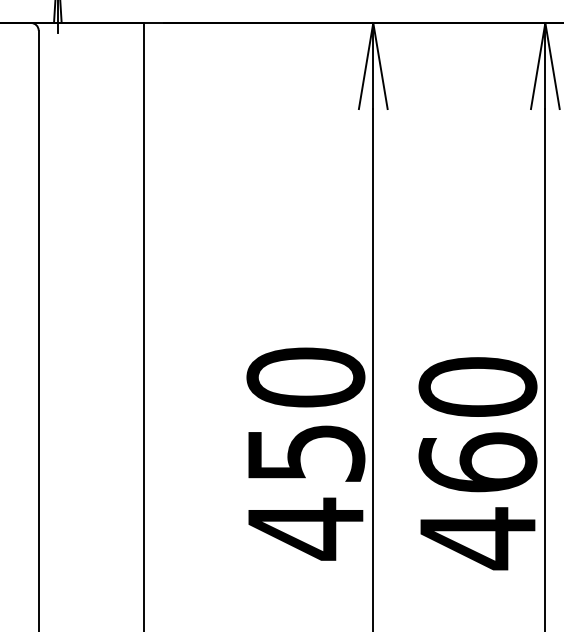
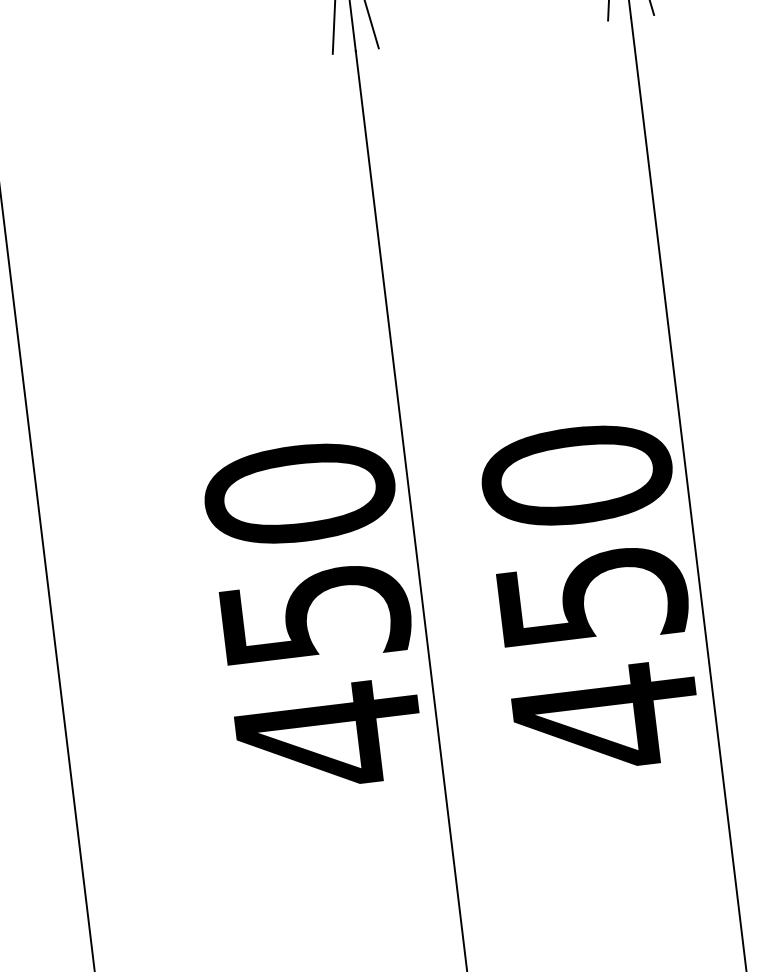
text: (477, 462) -> (590, 596), 460 -> 450

